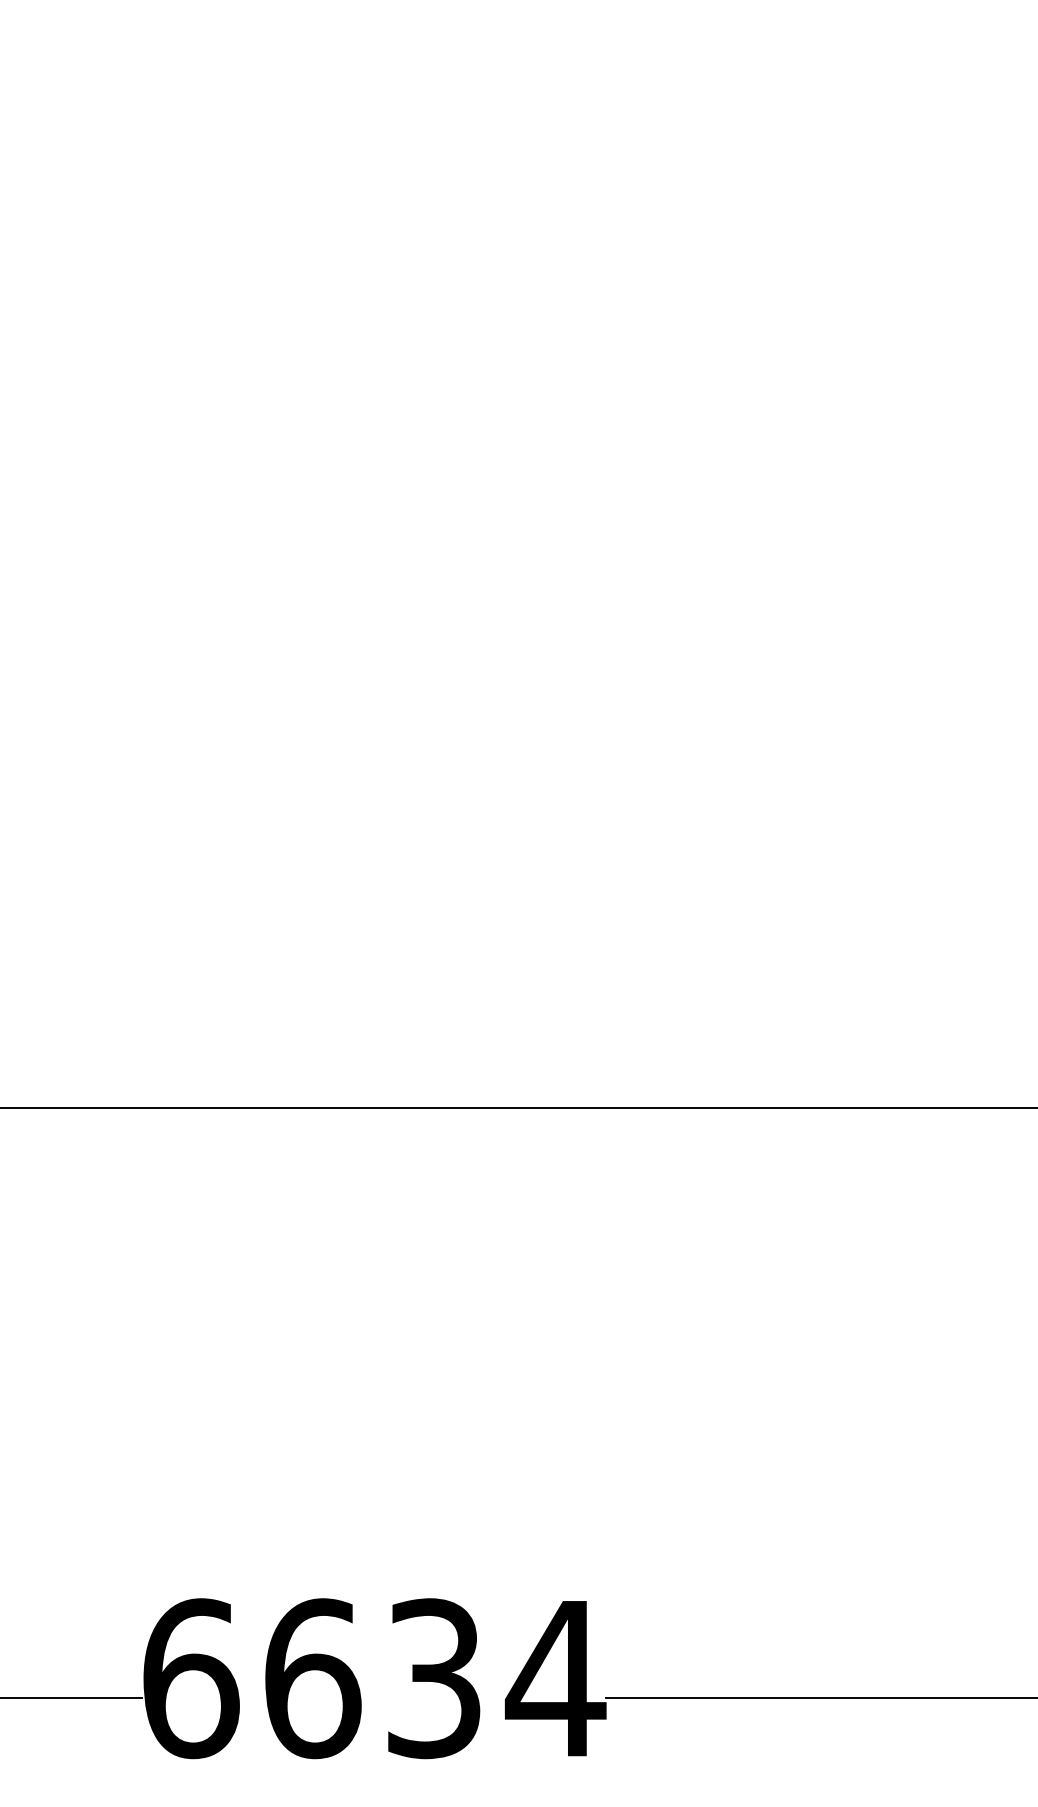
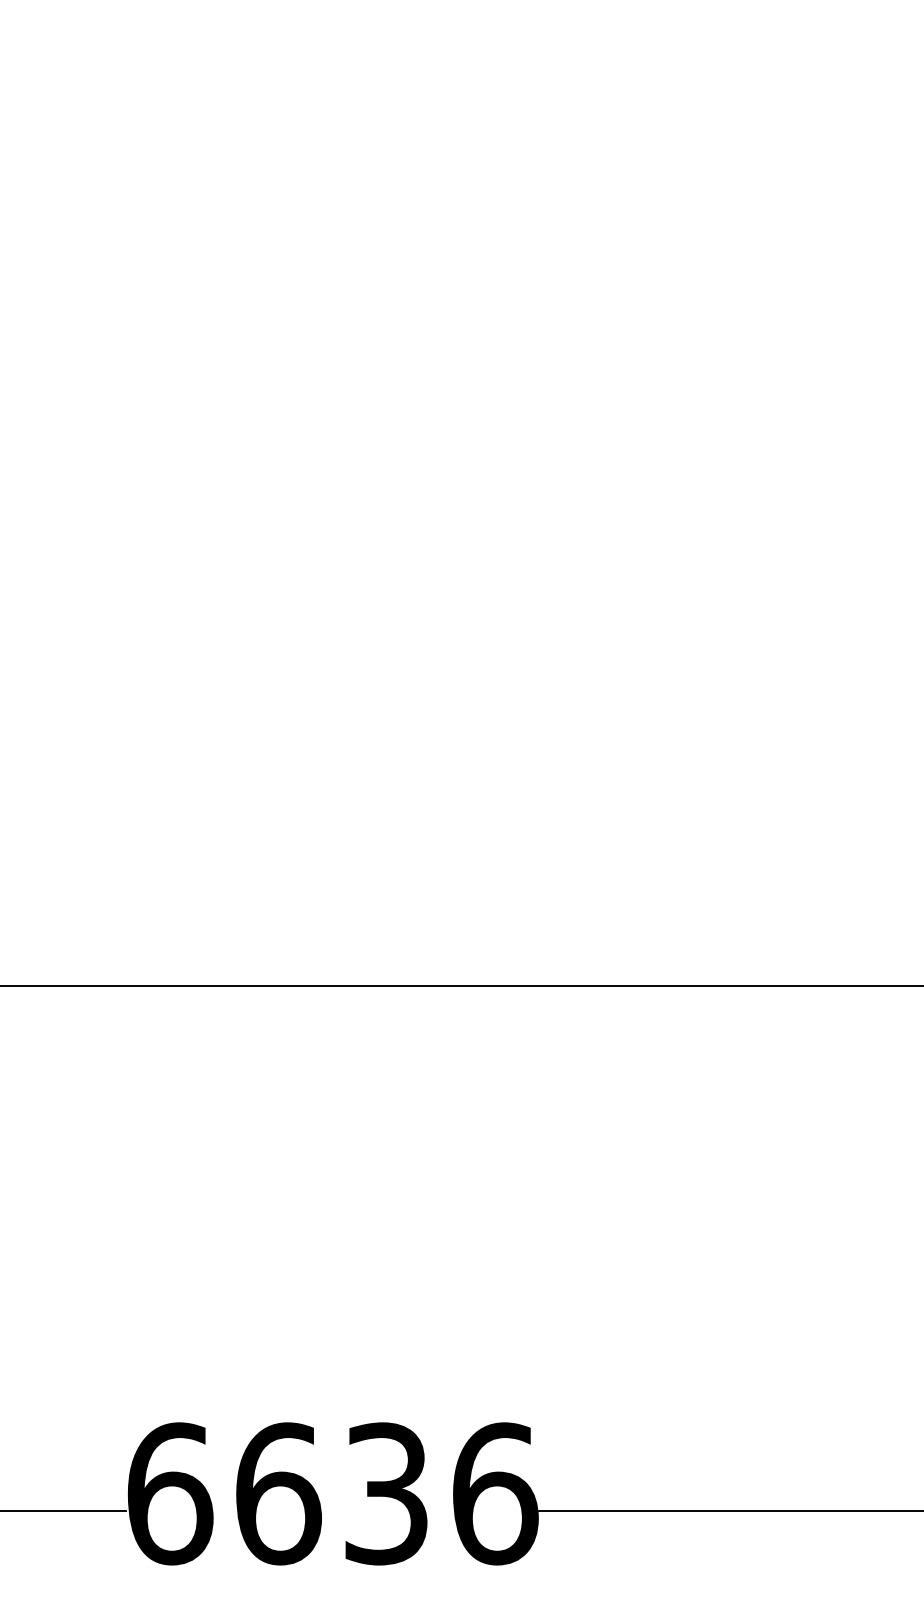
text: (555, 1678) -> (494, 1493), 6634 -> 6636

